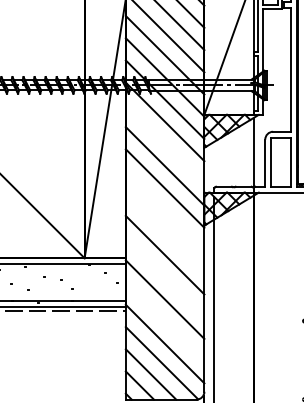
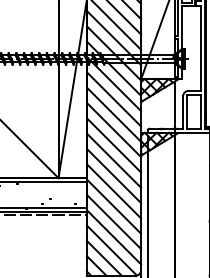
line: (164, 144) -> (113, 99), added
line: (164, 210) -> (113, 145), added
line: (164, 232) -> (113, 160), added
line: (164, 277) -> (113, 191), added
line: (164, 321) -> (113, 221), added

